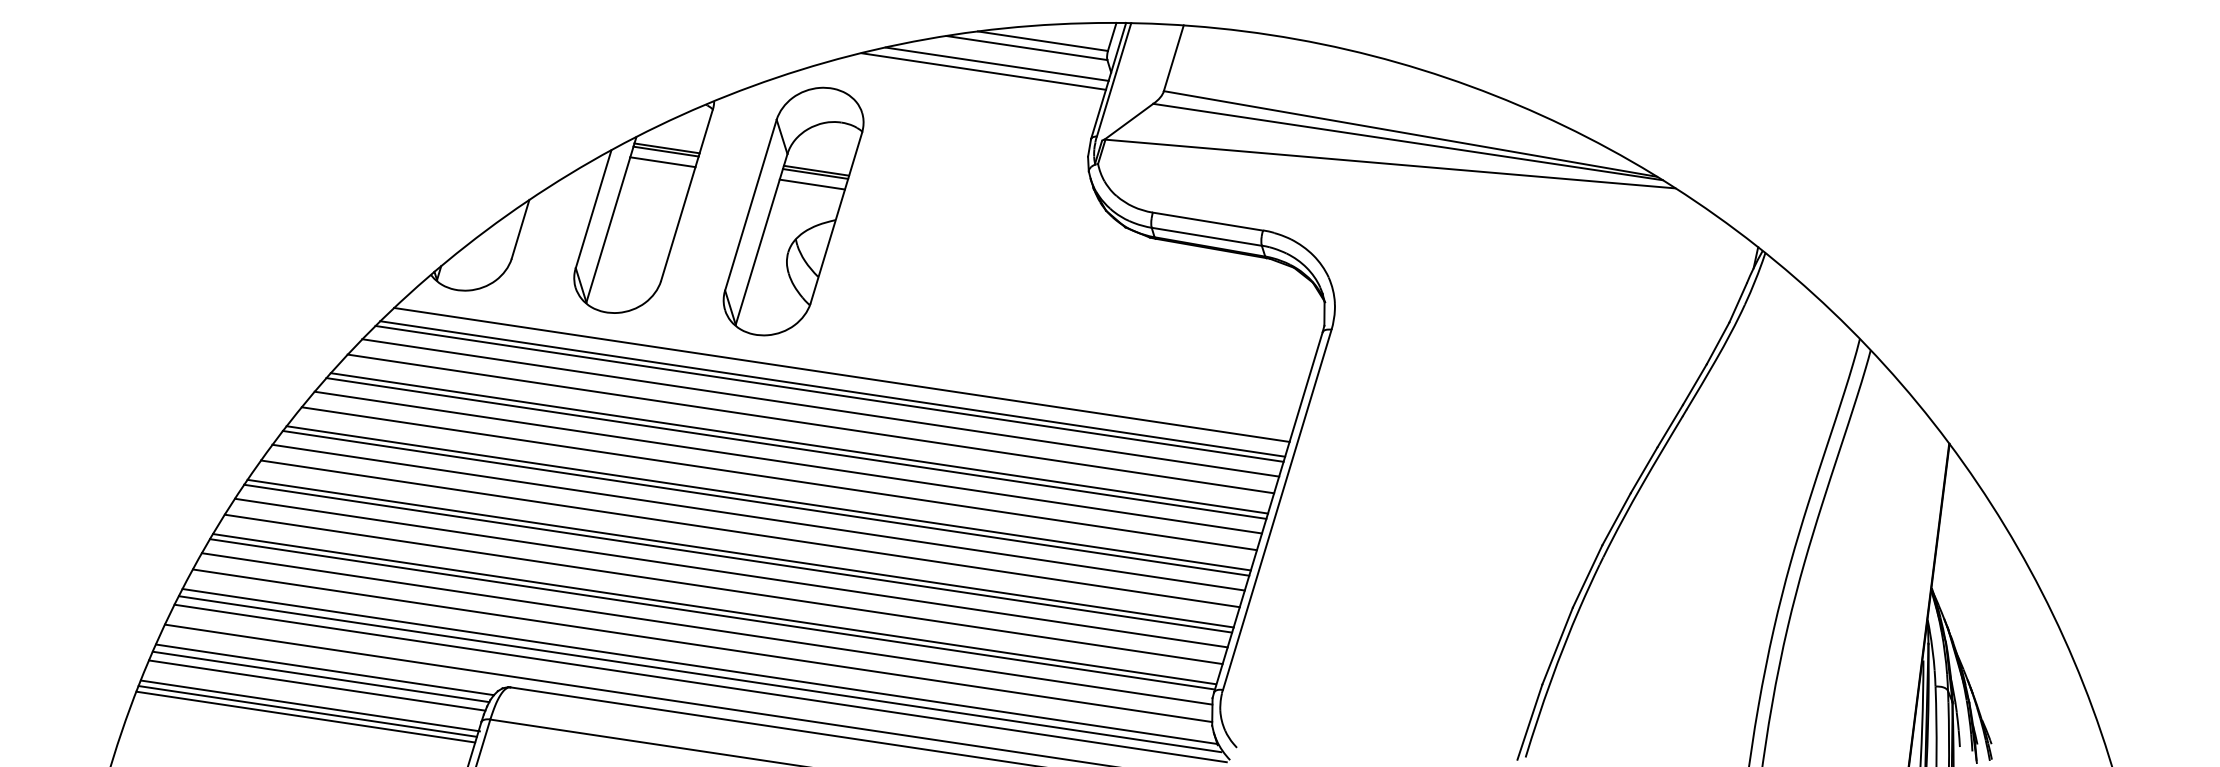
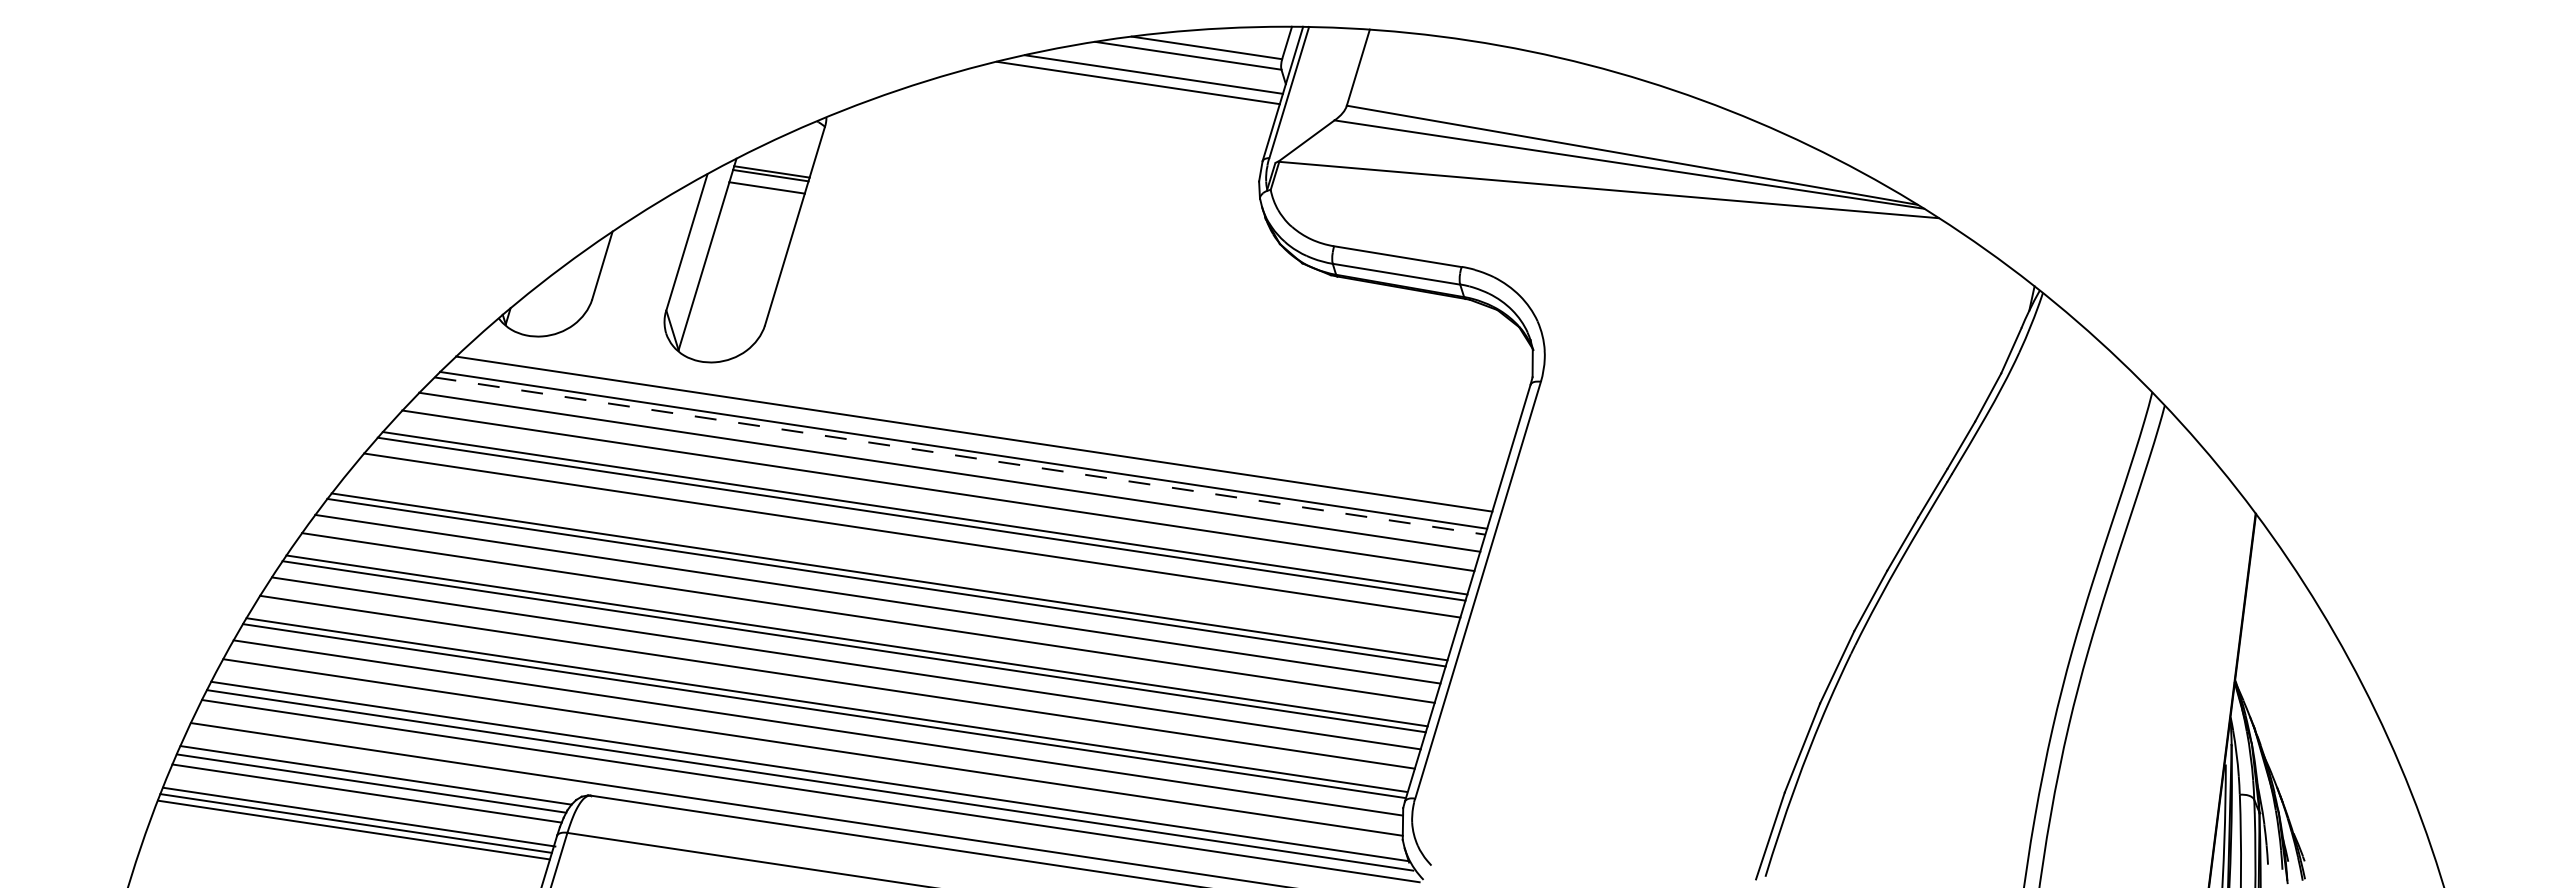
part: (793, 211) -> (918, 244), removed
line: (830, 393) -> (961, 455), solid -> dashed
line: (778, 478) -> (900, 553), removed

